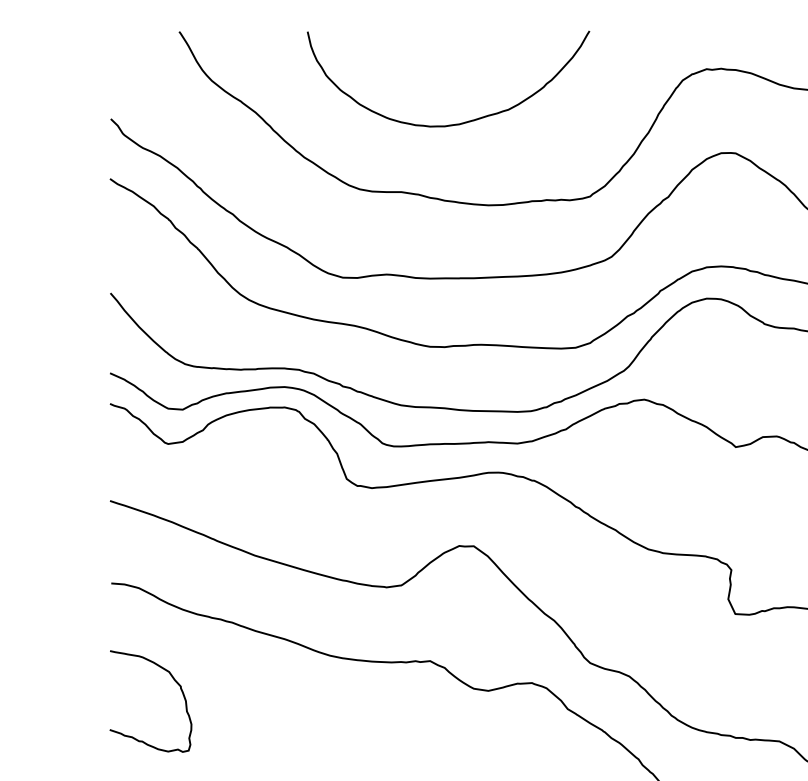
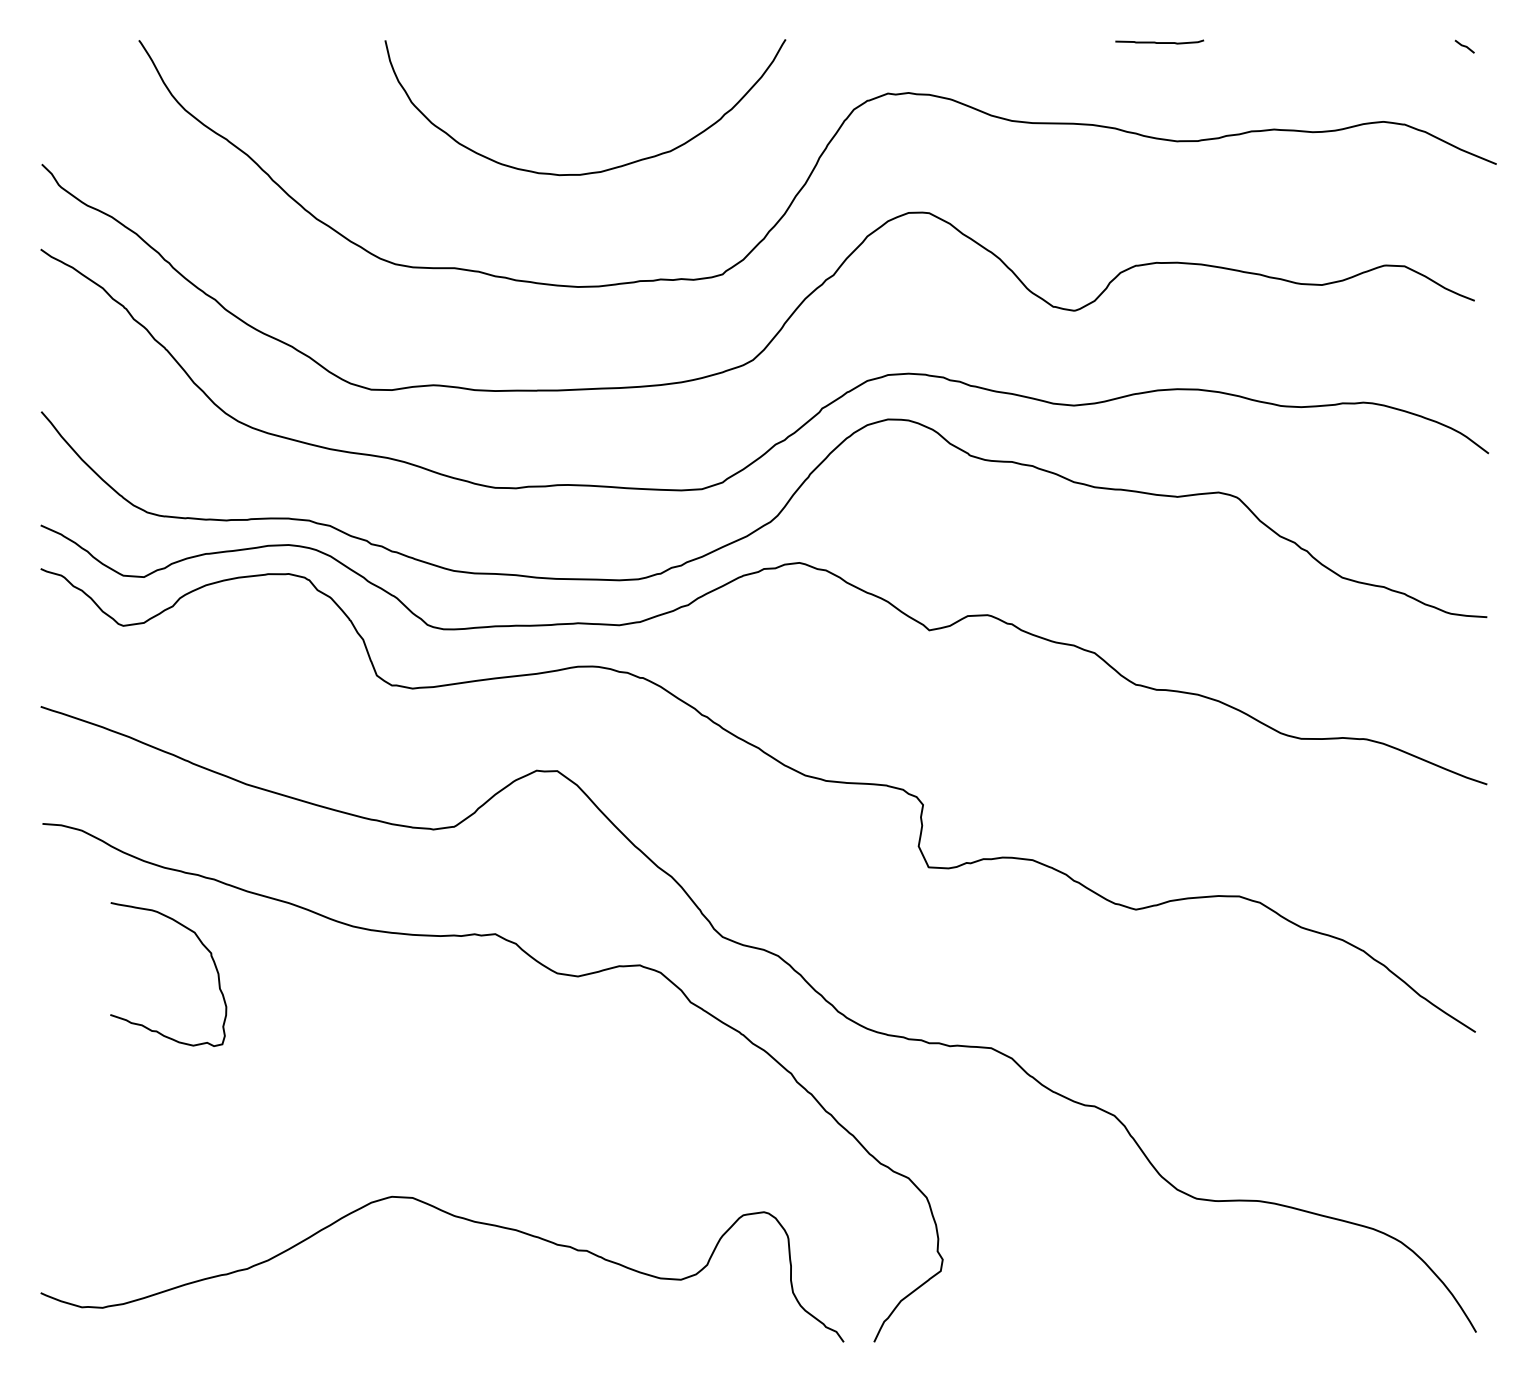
curve: (454, 124) -> (594, 171), moved
curve: (173, 680) -> (201, 944), moved

